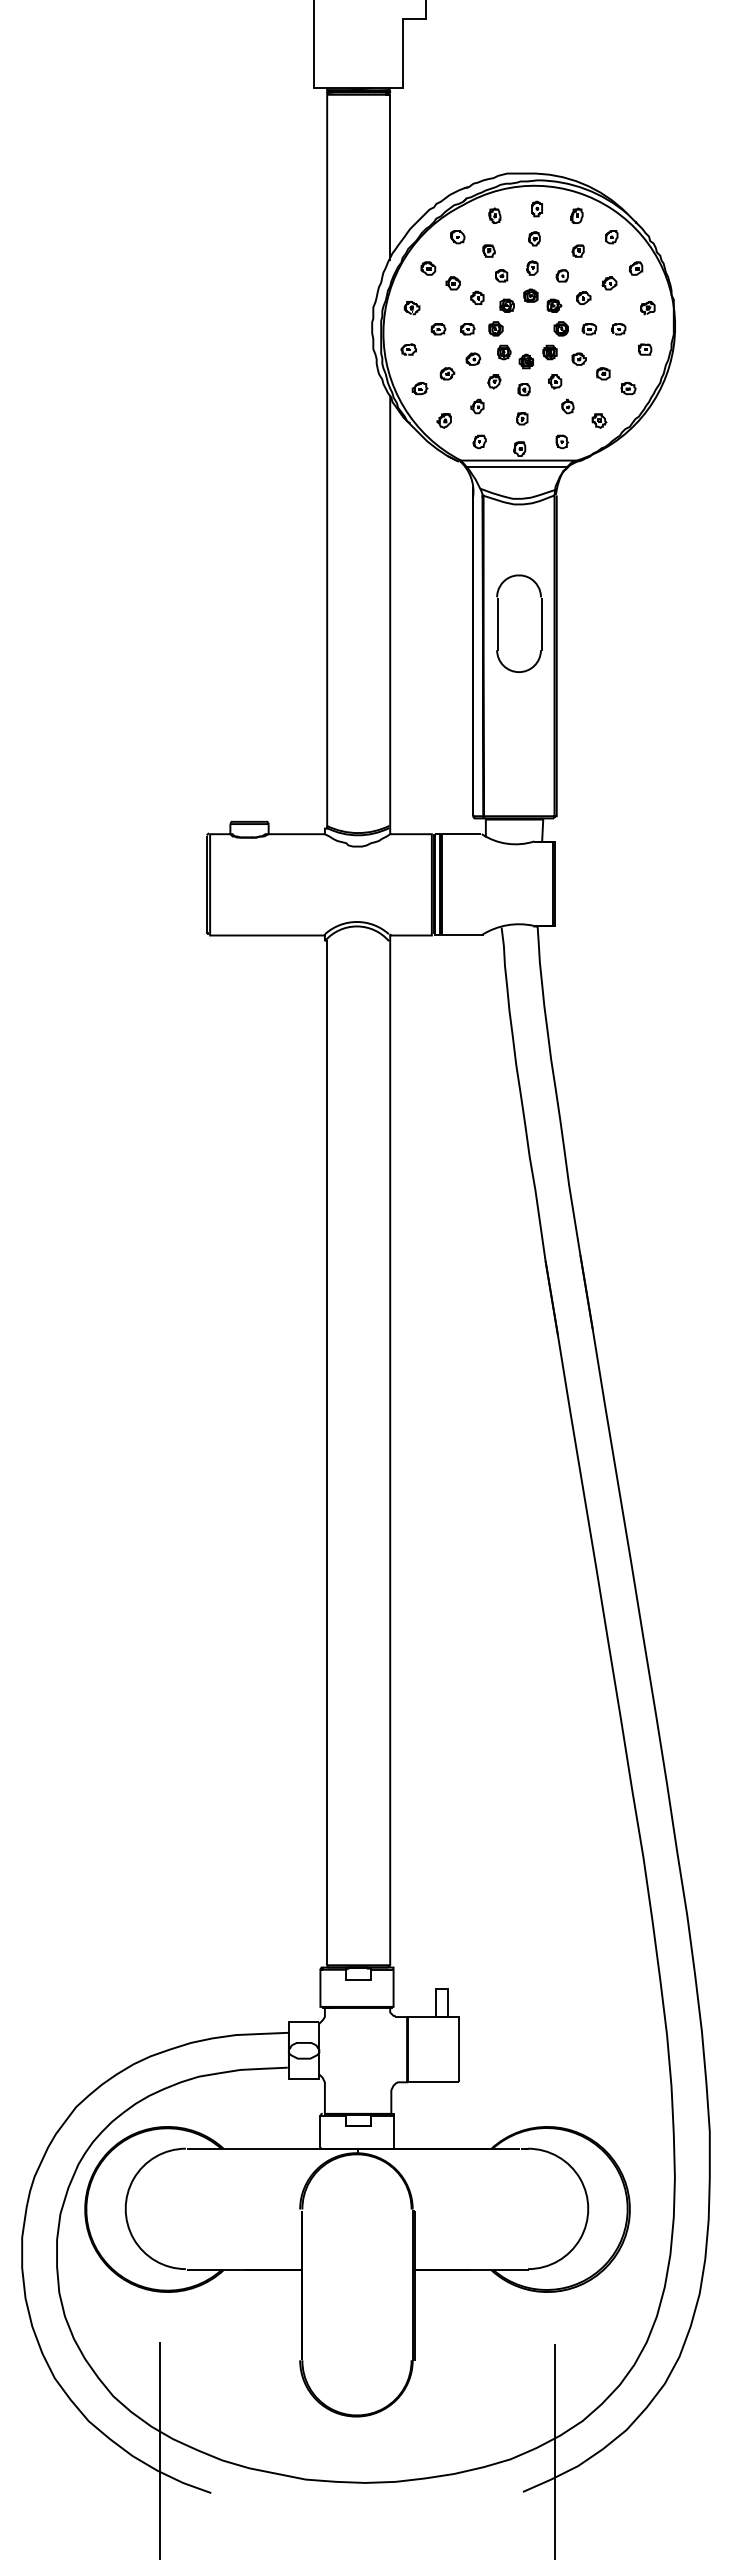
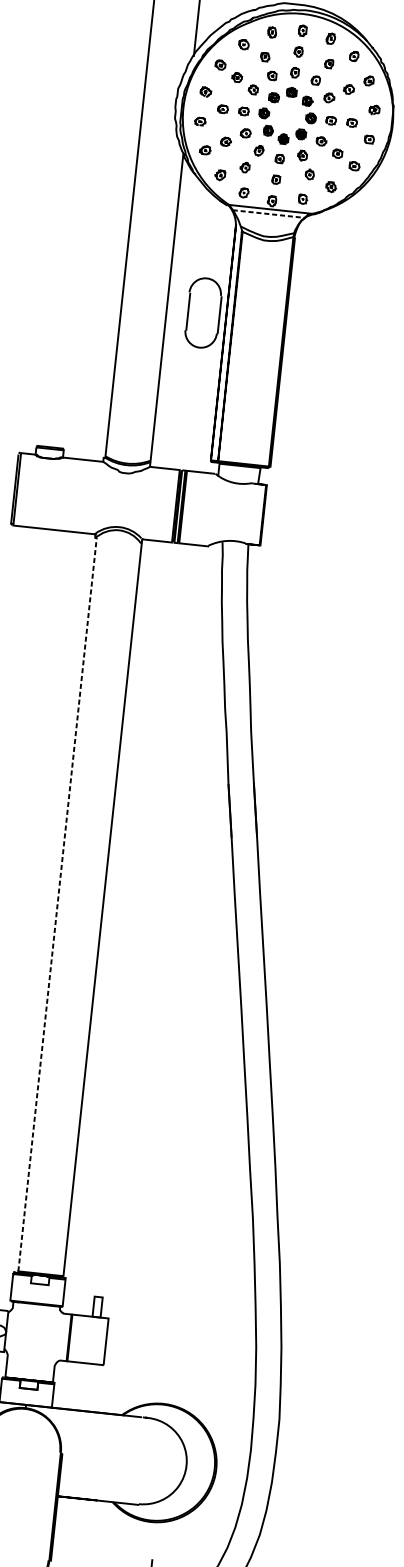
line: (517, 467) -> (269, 214), solid -> dashed
part: (519, 623) -> (203, 312), moved
line: (327, 1452) -> (57, 904), solid -> dashed

